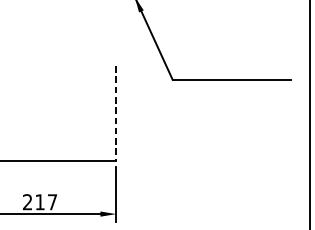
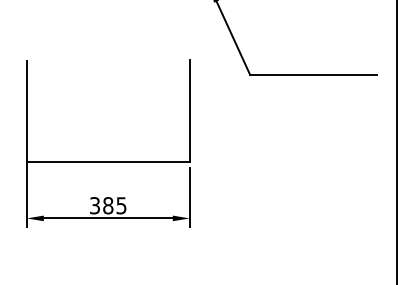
line: (116, 114) -> (189, 111), dashed -> solid
text: (40, 202) -> (108, 205), 217 -> 385

